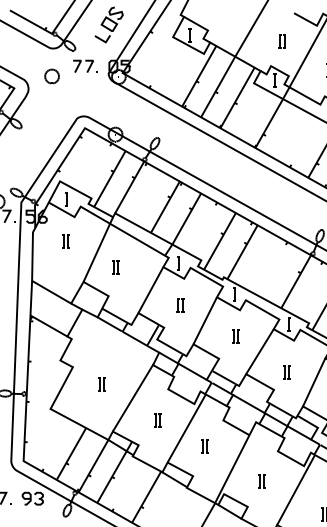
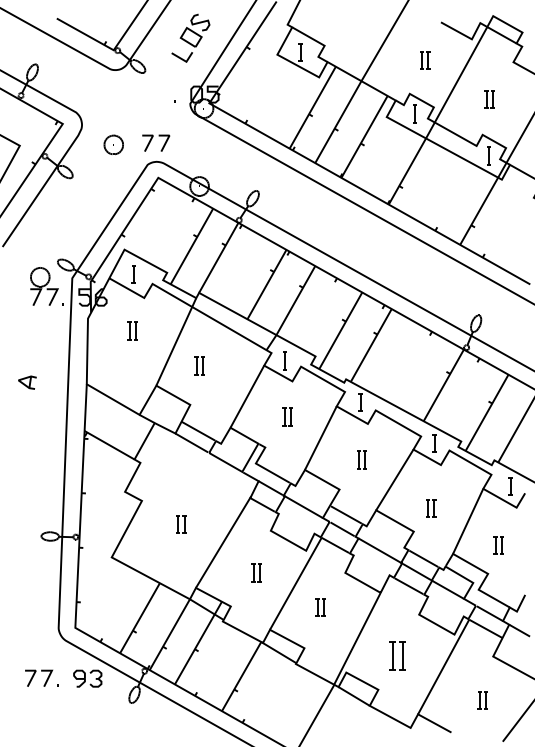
part: (83, 65) -> (156, 142), moved
part: (51, 76) -> (113, 144), moved
part: (261, 481) -> (397, 655), size x1.6

